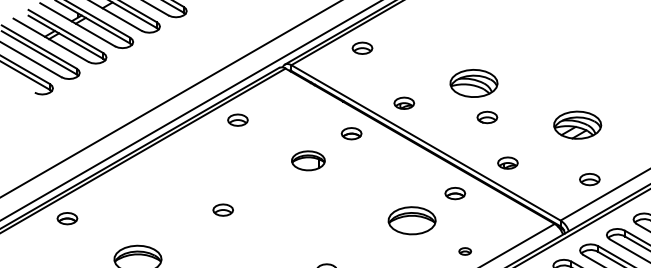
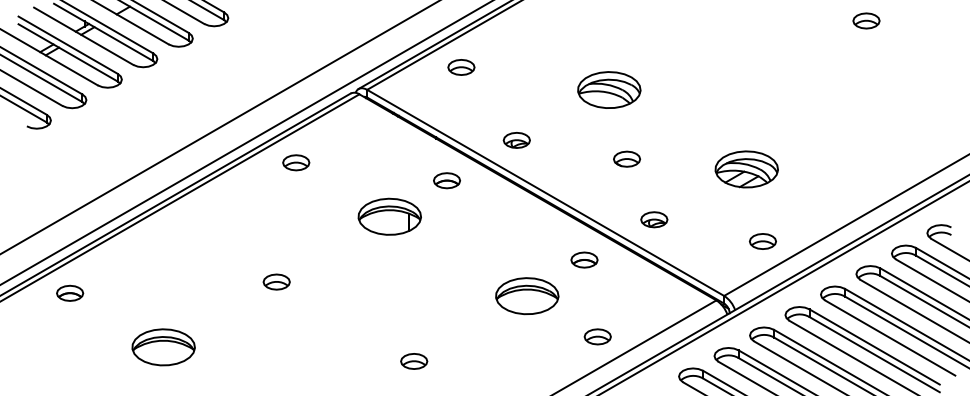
part: (474, 83) -> (609, 89), moved
part: (308, 160) -> (389, 216), size x1.43
part: (465, 251) -> (597, 336), size x1.67

